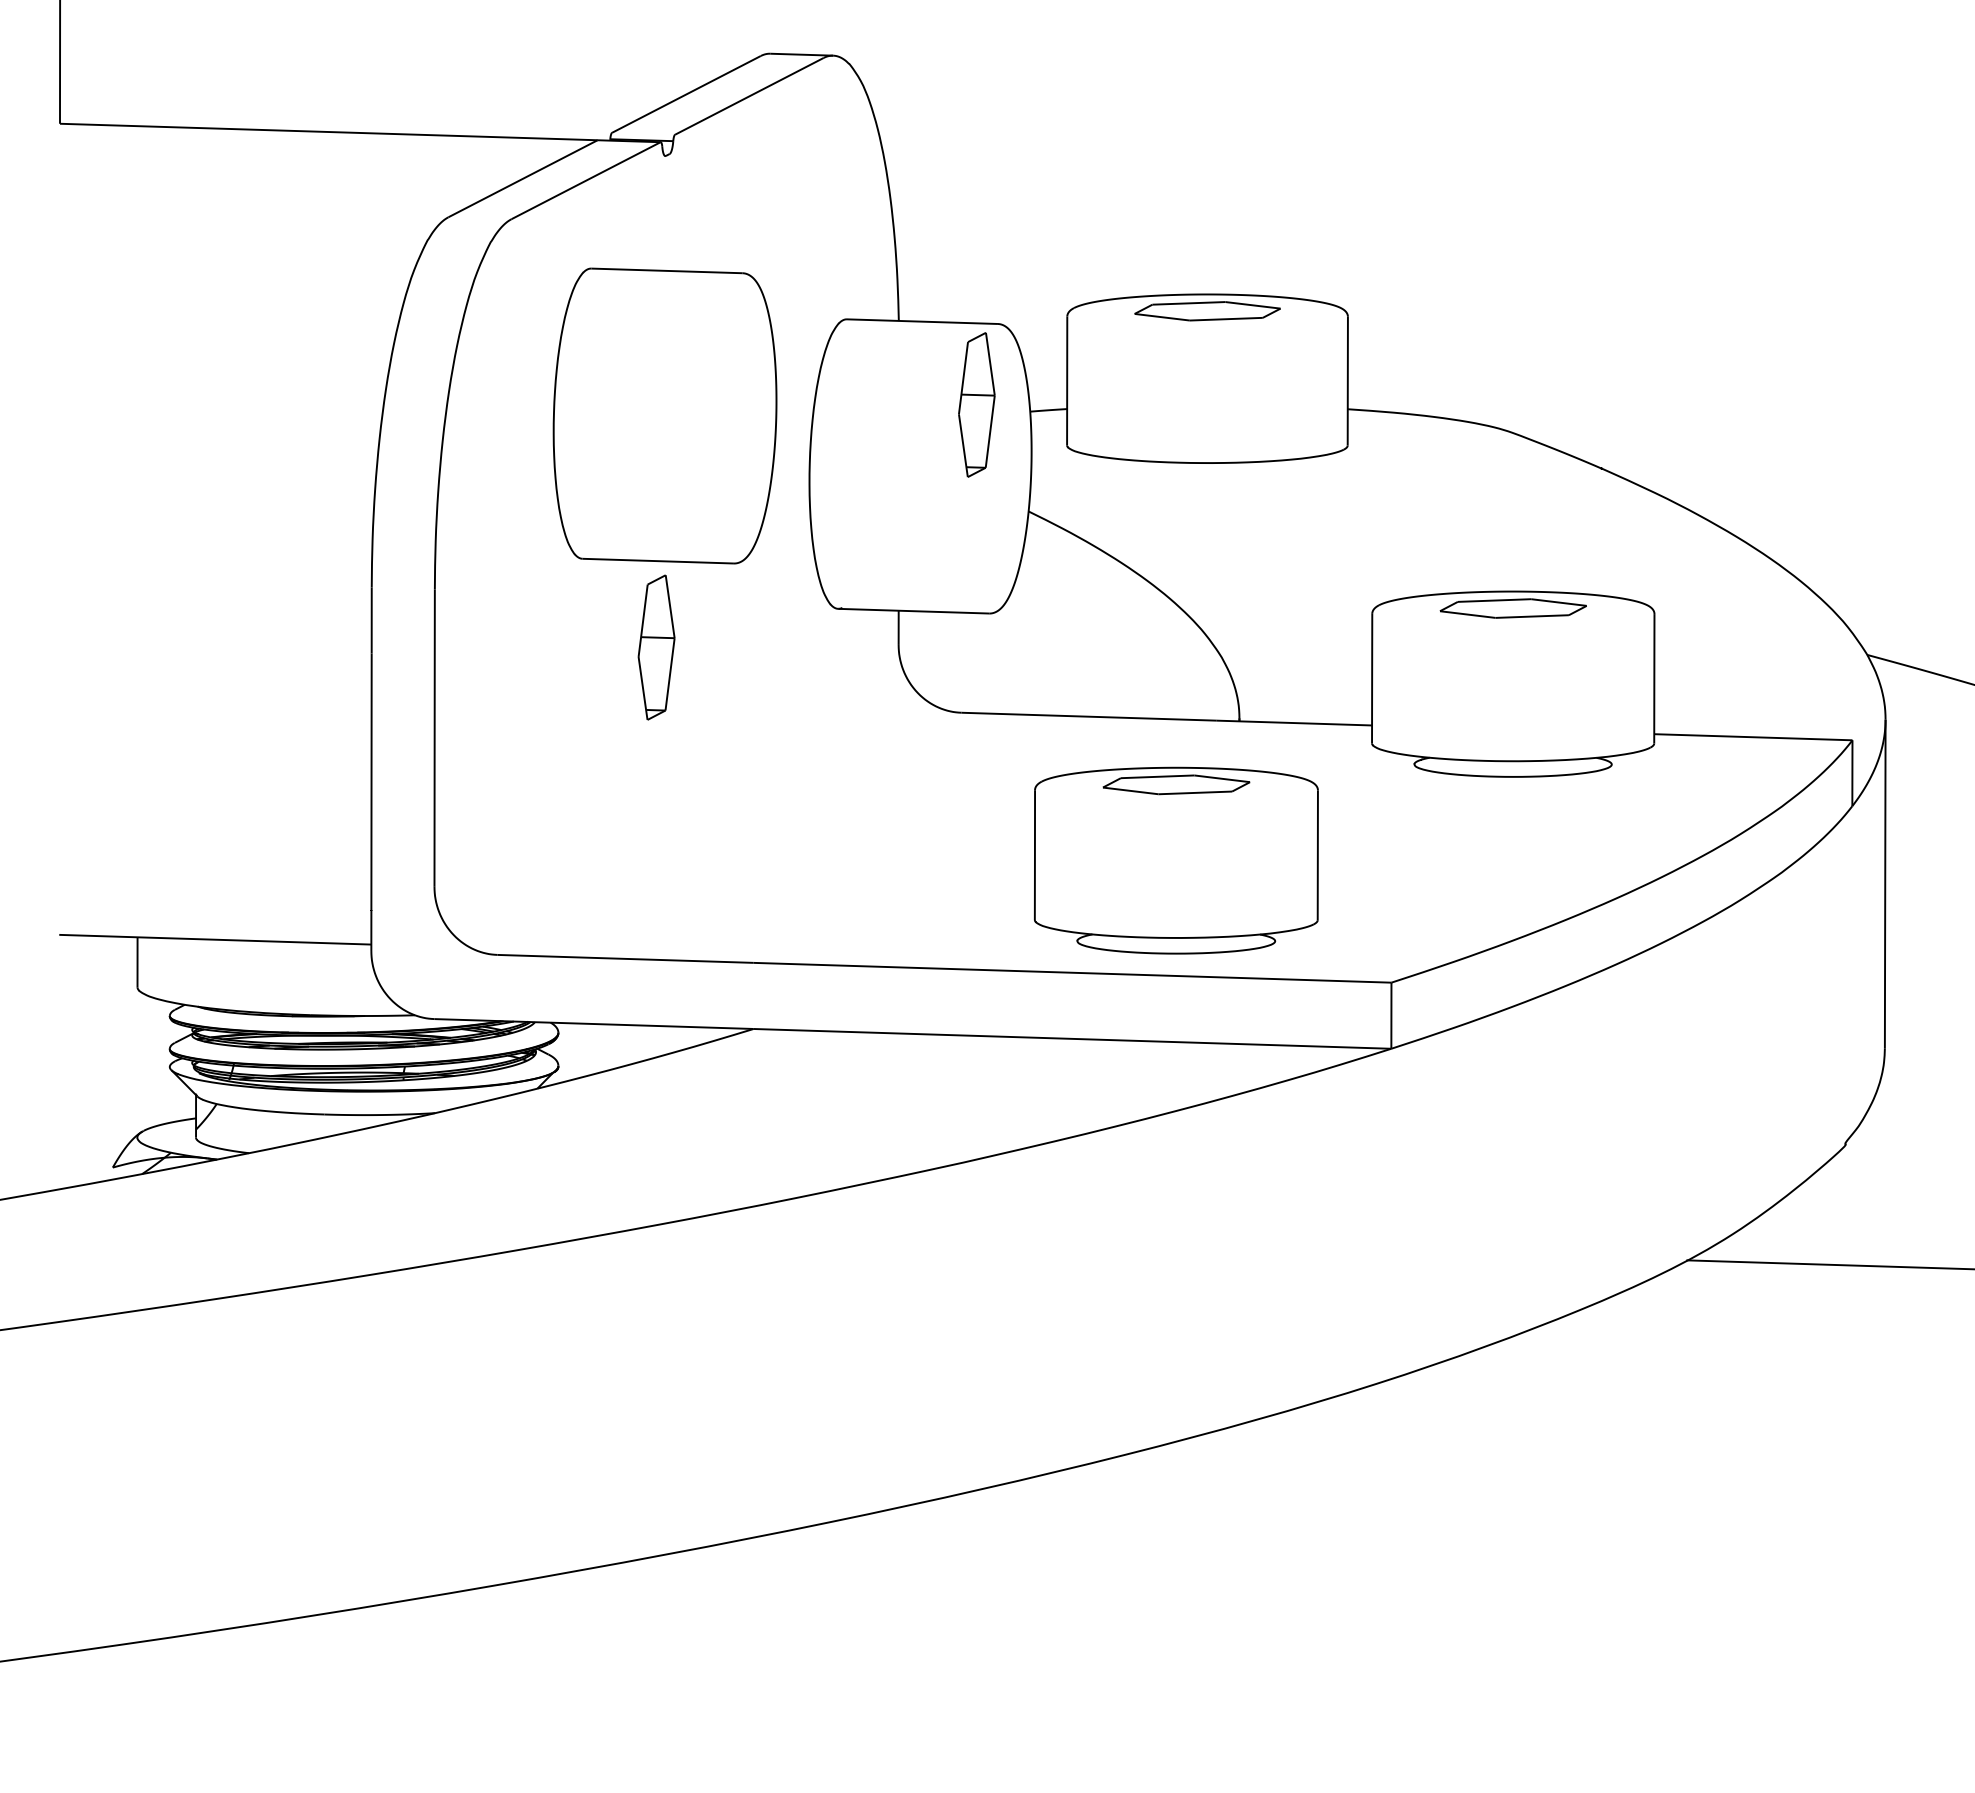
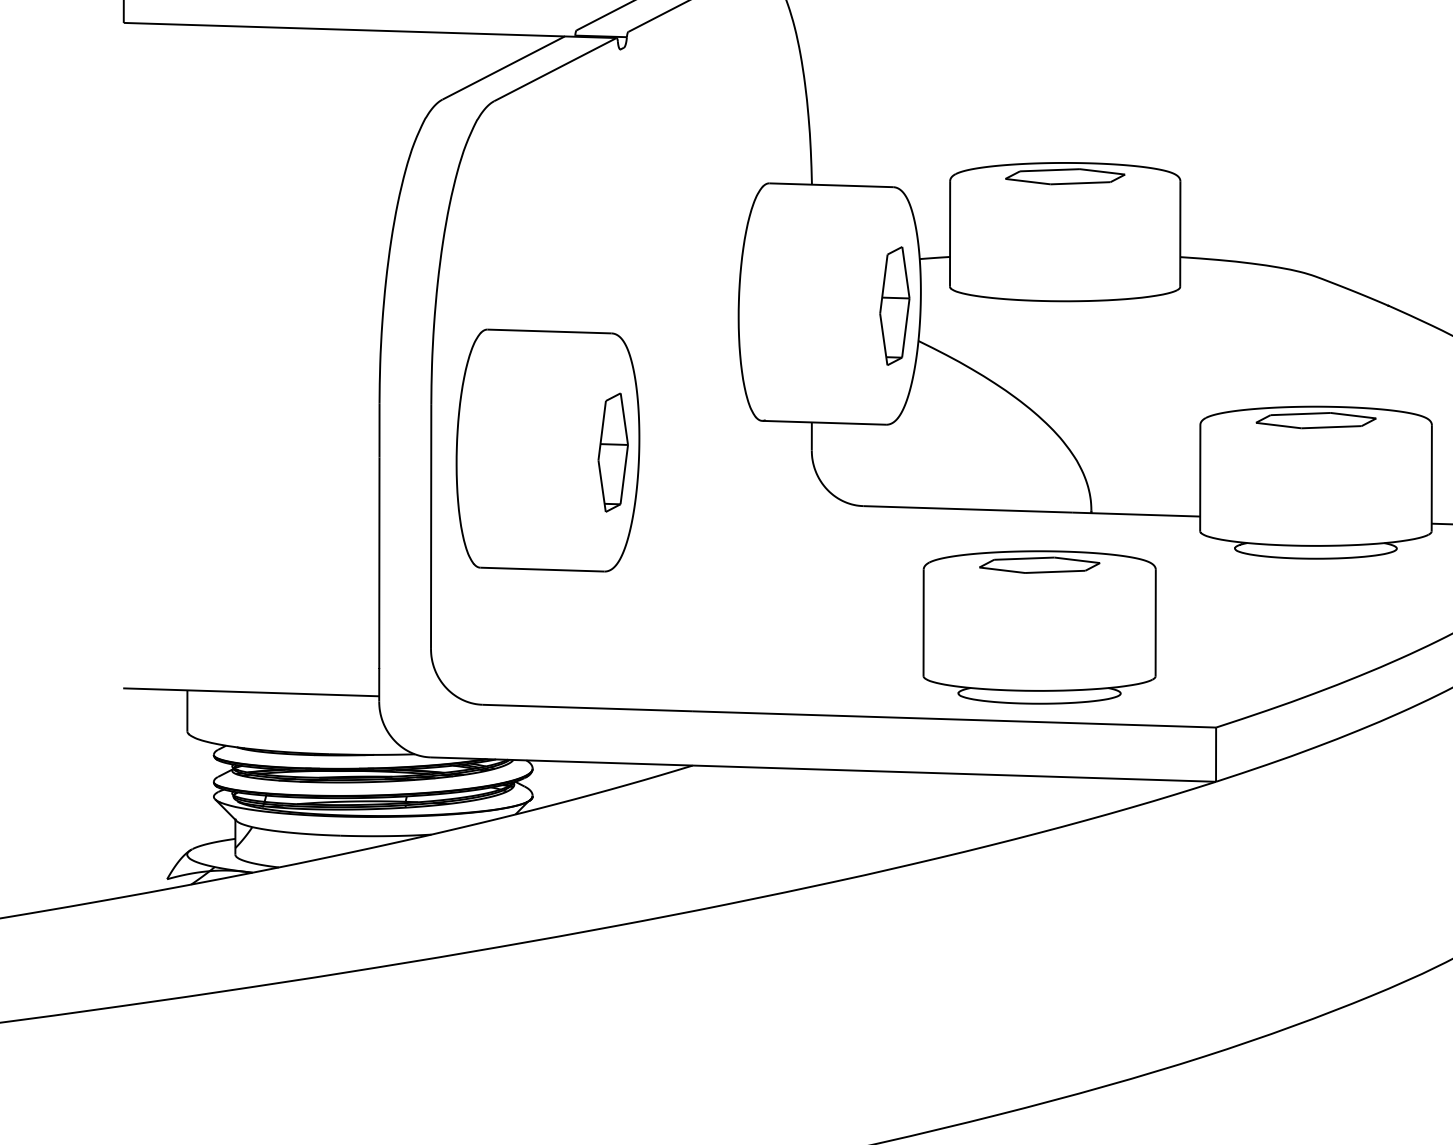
part: (976, 404) -> (894, 305), moved
part: (664, 415) -> (547, 450), moved

